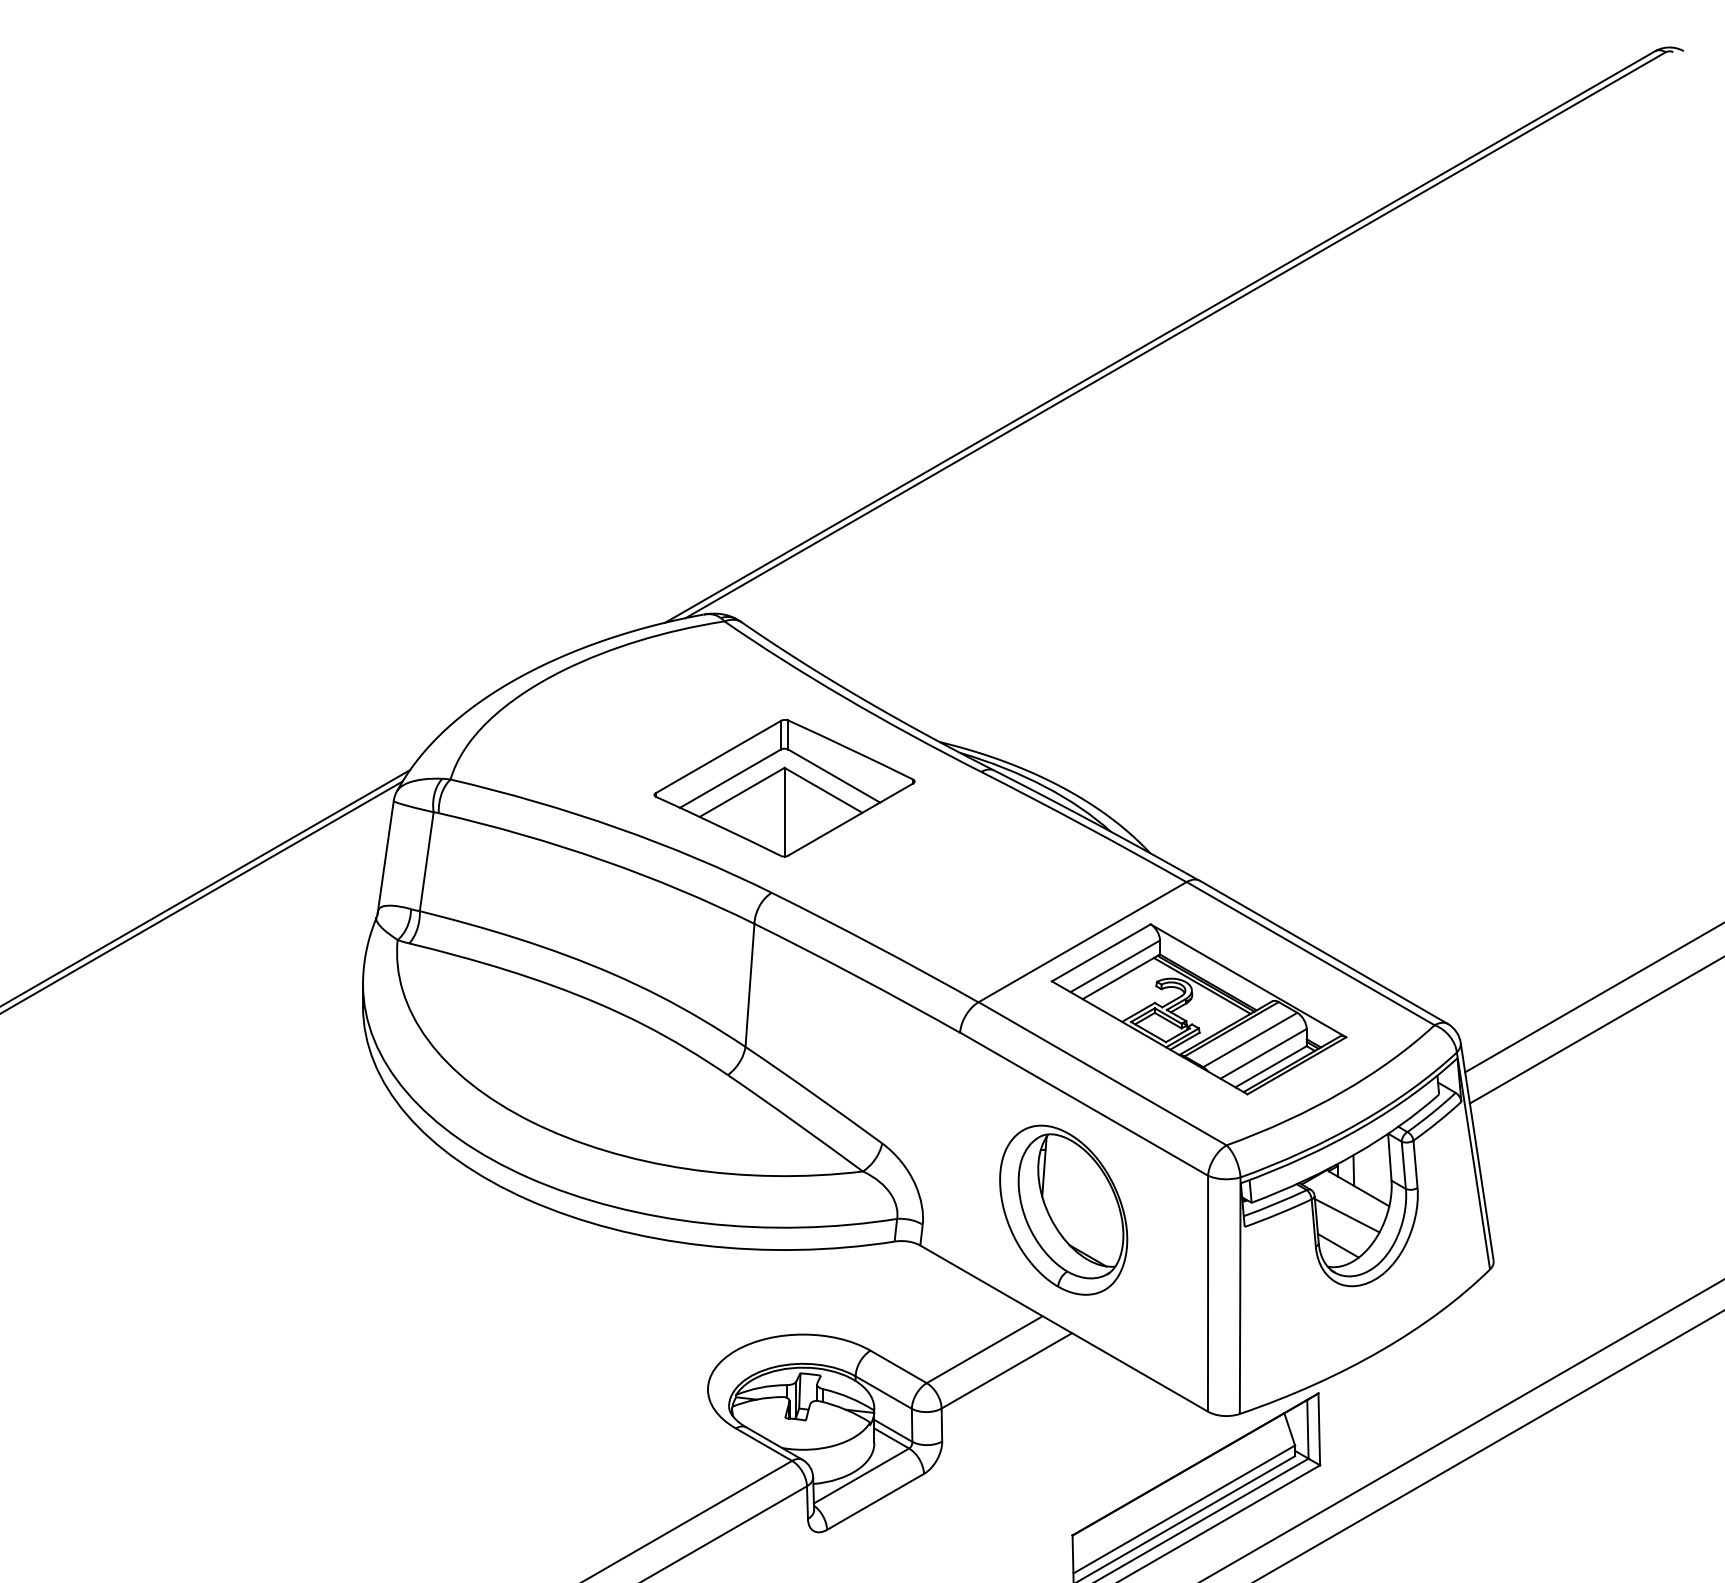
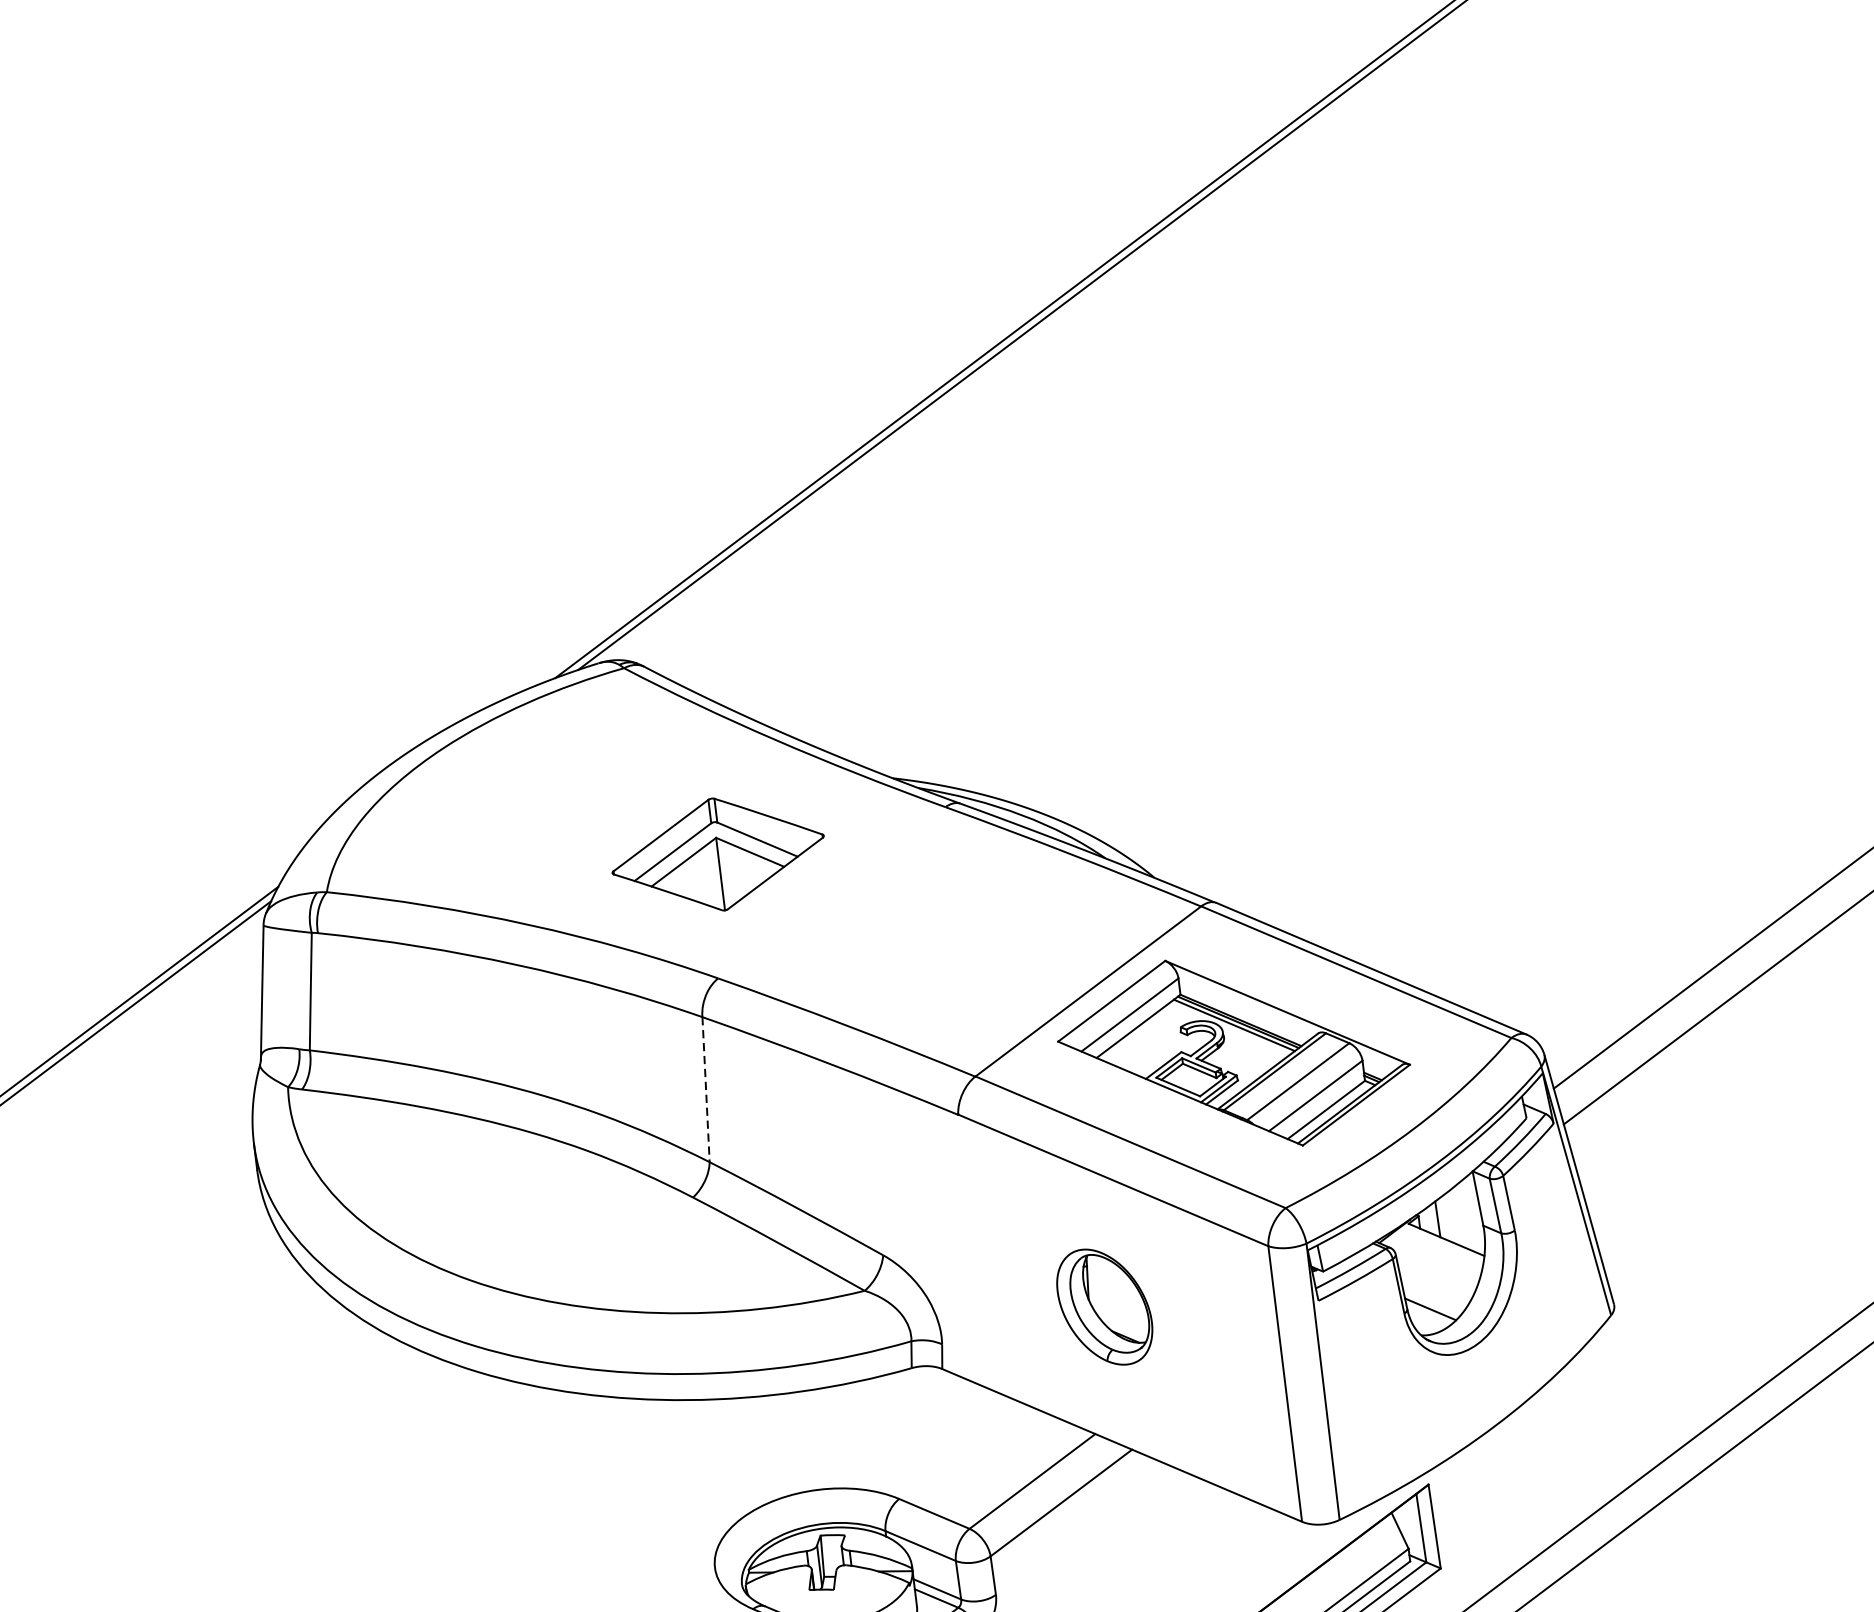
part: (784, 788) -> (718, 854), size x0.7
line: (749, 985) -> (705, 1089), solid -> dashed
part: (1063, 1209) -> (1104, 1306), size x0.6
line: (1346, 1215) -> (1435, 1272), removed

